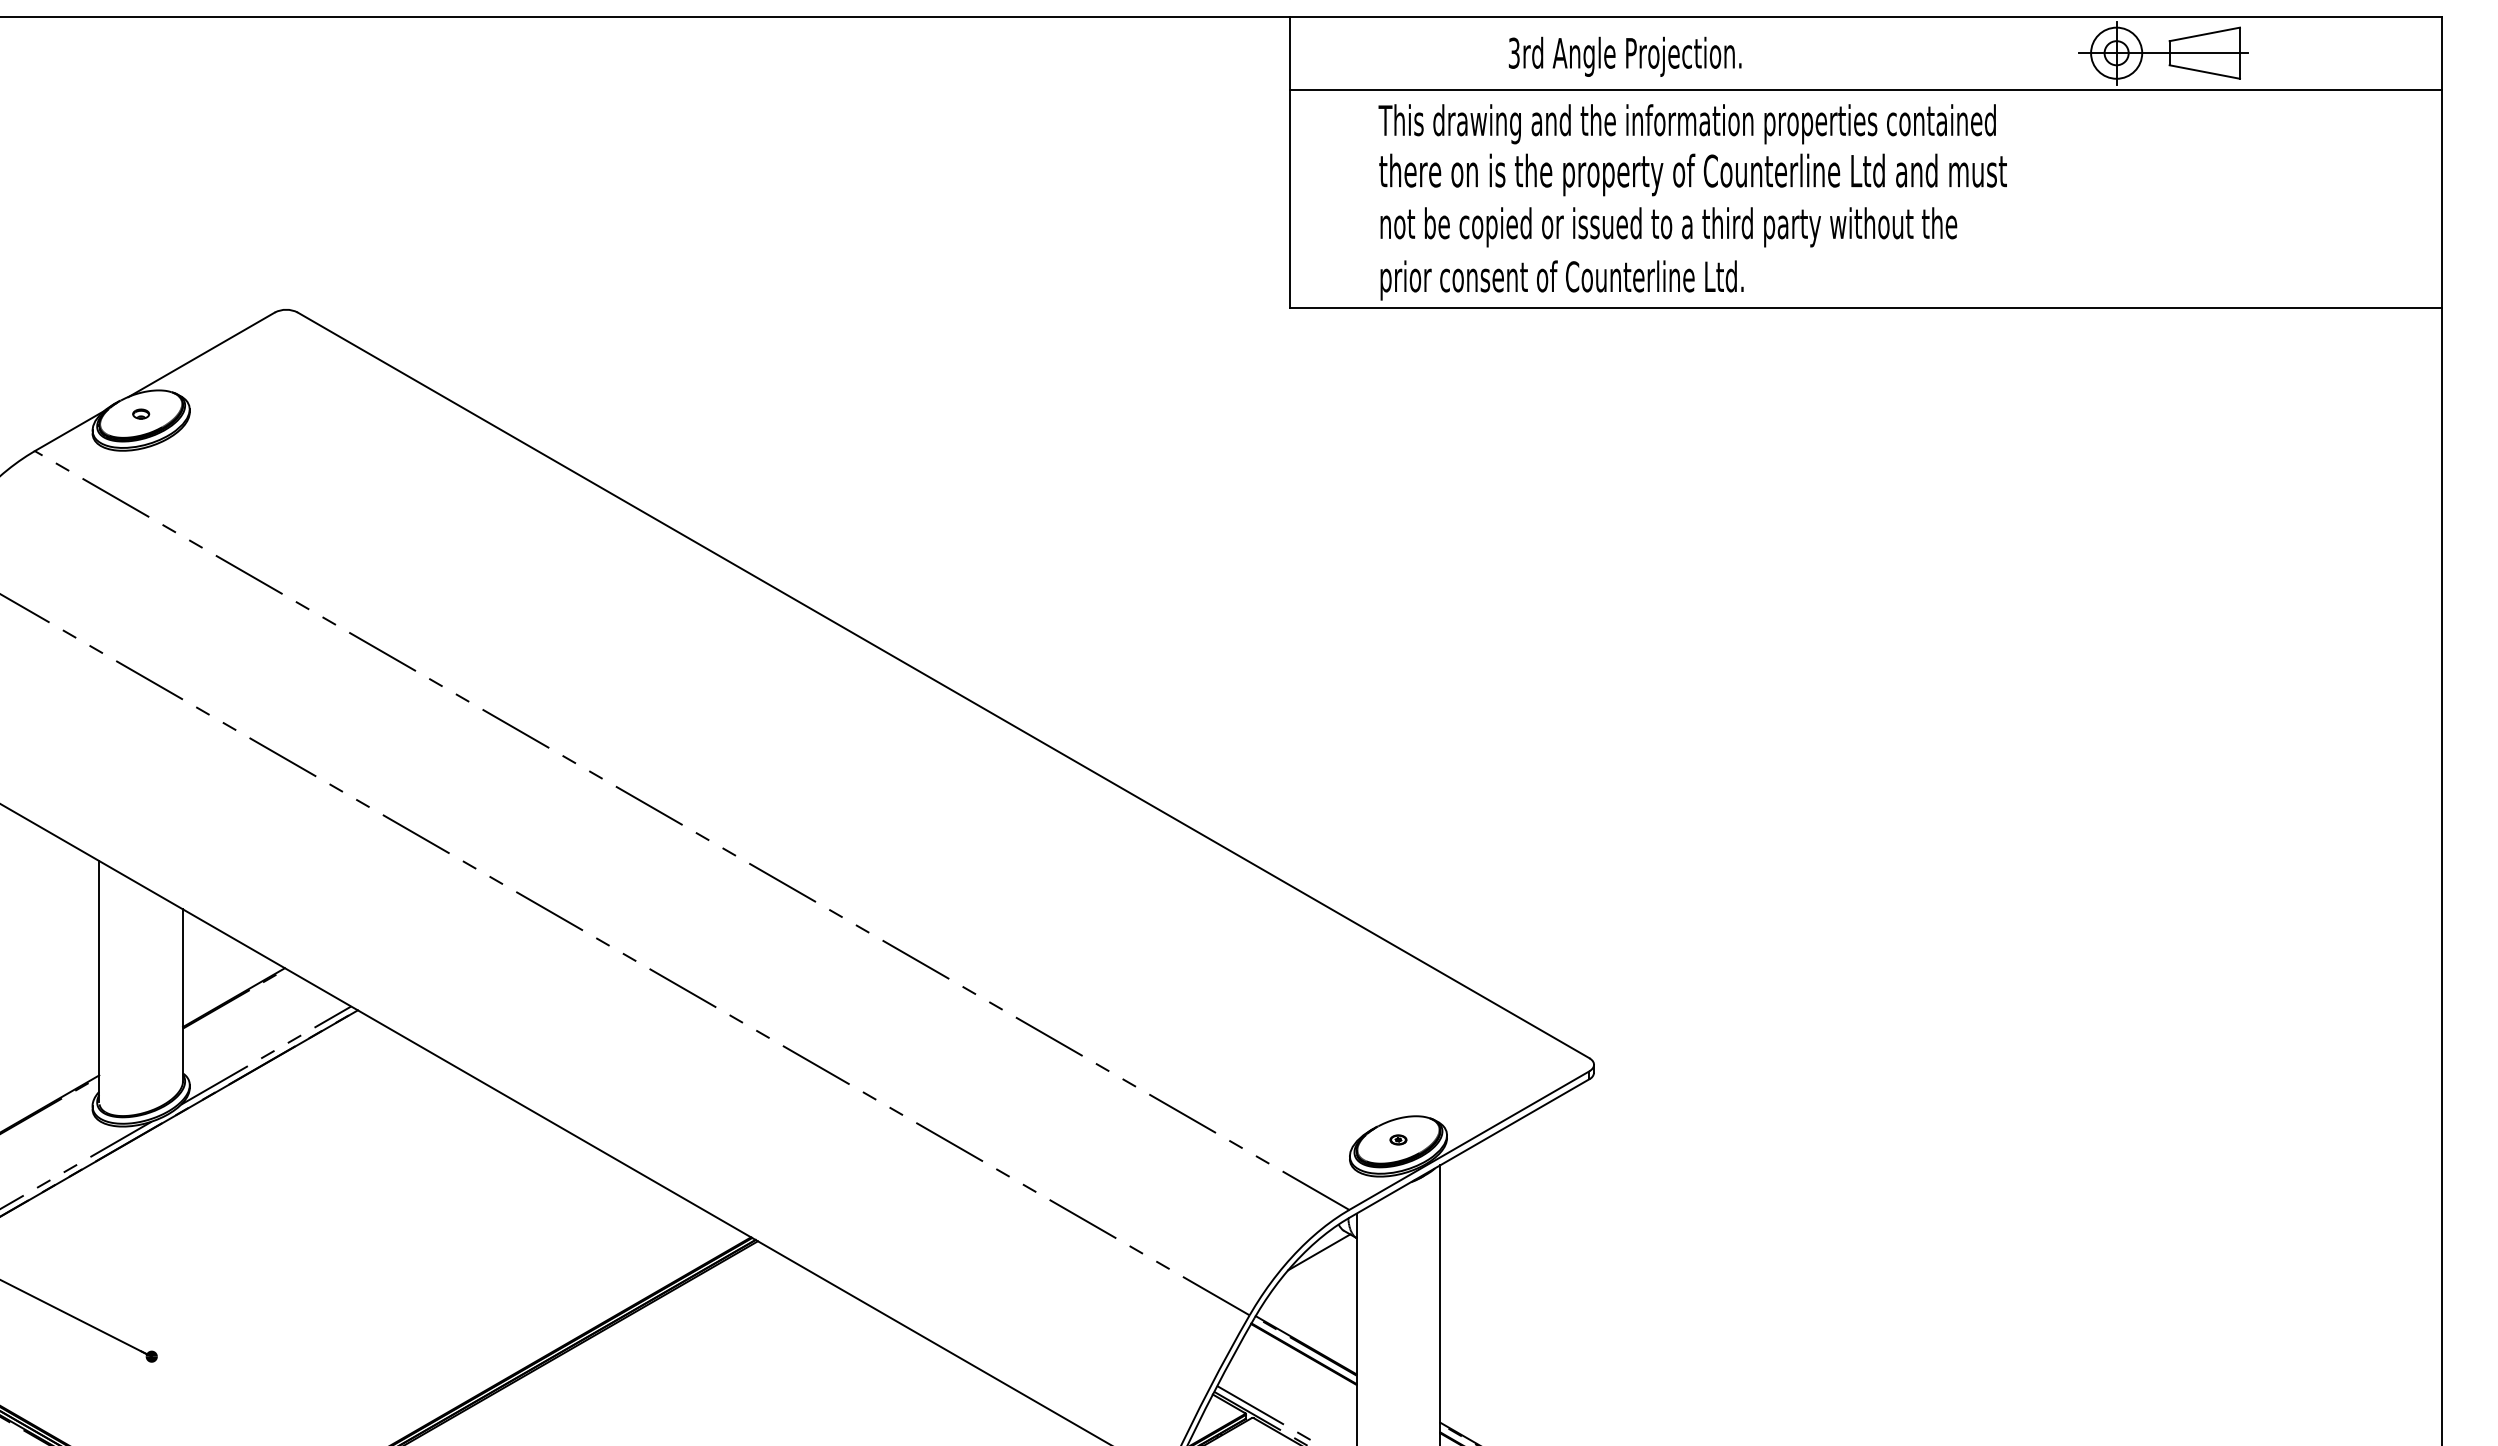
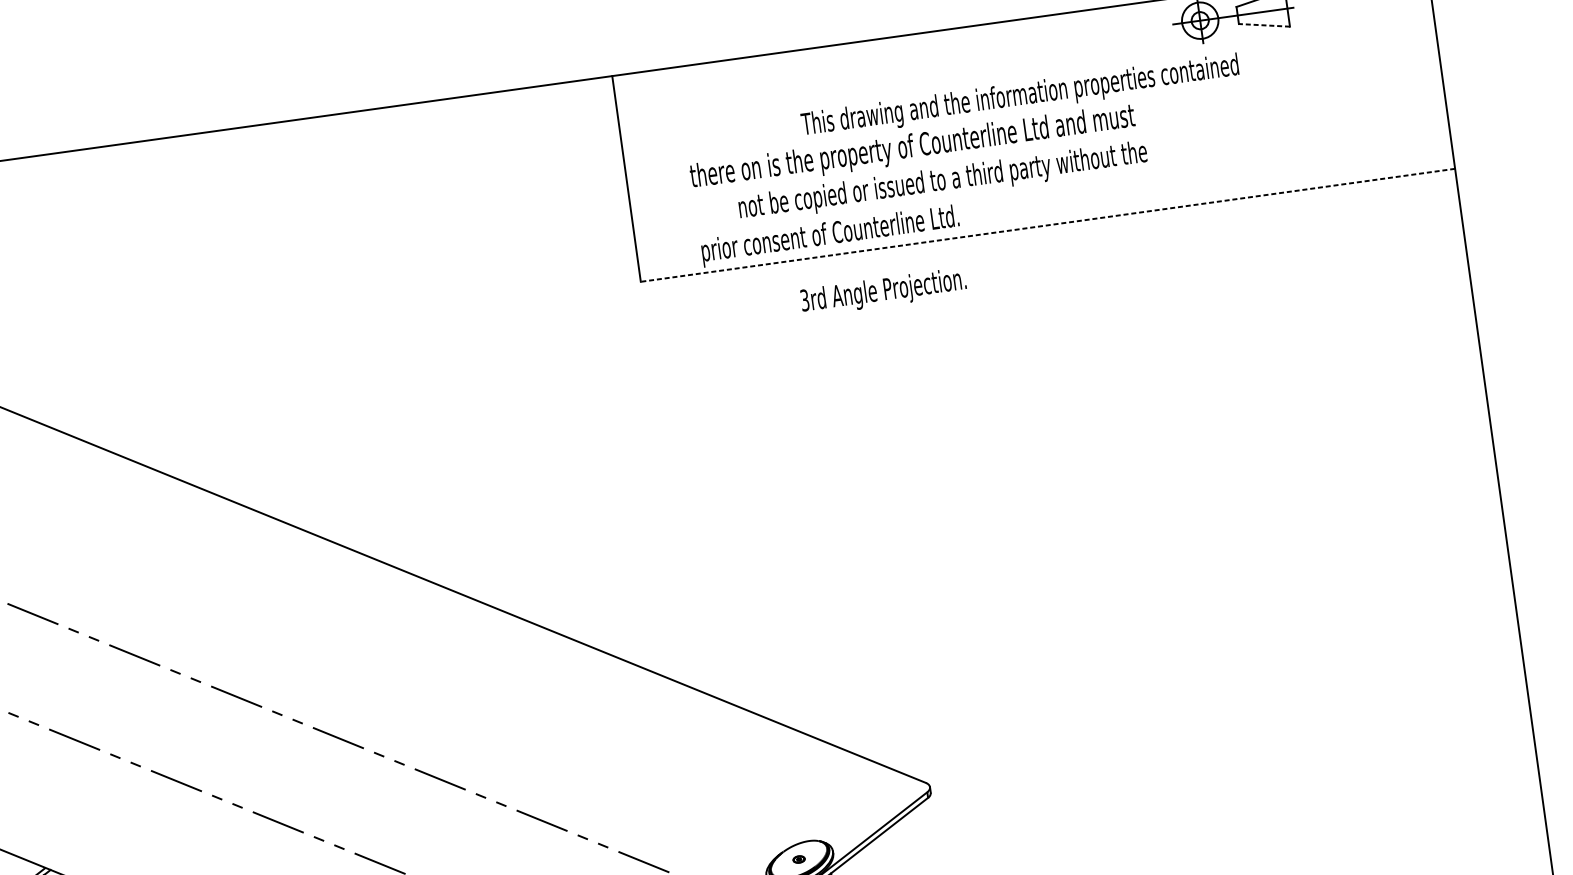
text: (1624, 56) -> (883, 291), moved
line: (2204, 72) -> (1264, 25), solid -> dashed
line: (1865, 89) -> (1026, 70), removed
text: (1686, 124) -> (1019, 97), moved
text: (1668, 227) -> (942, 182), moved
line: (1865, 307) -> (1047, 225), solid -> dashed

